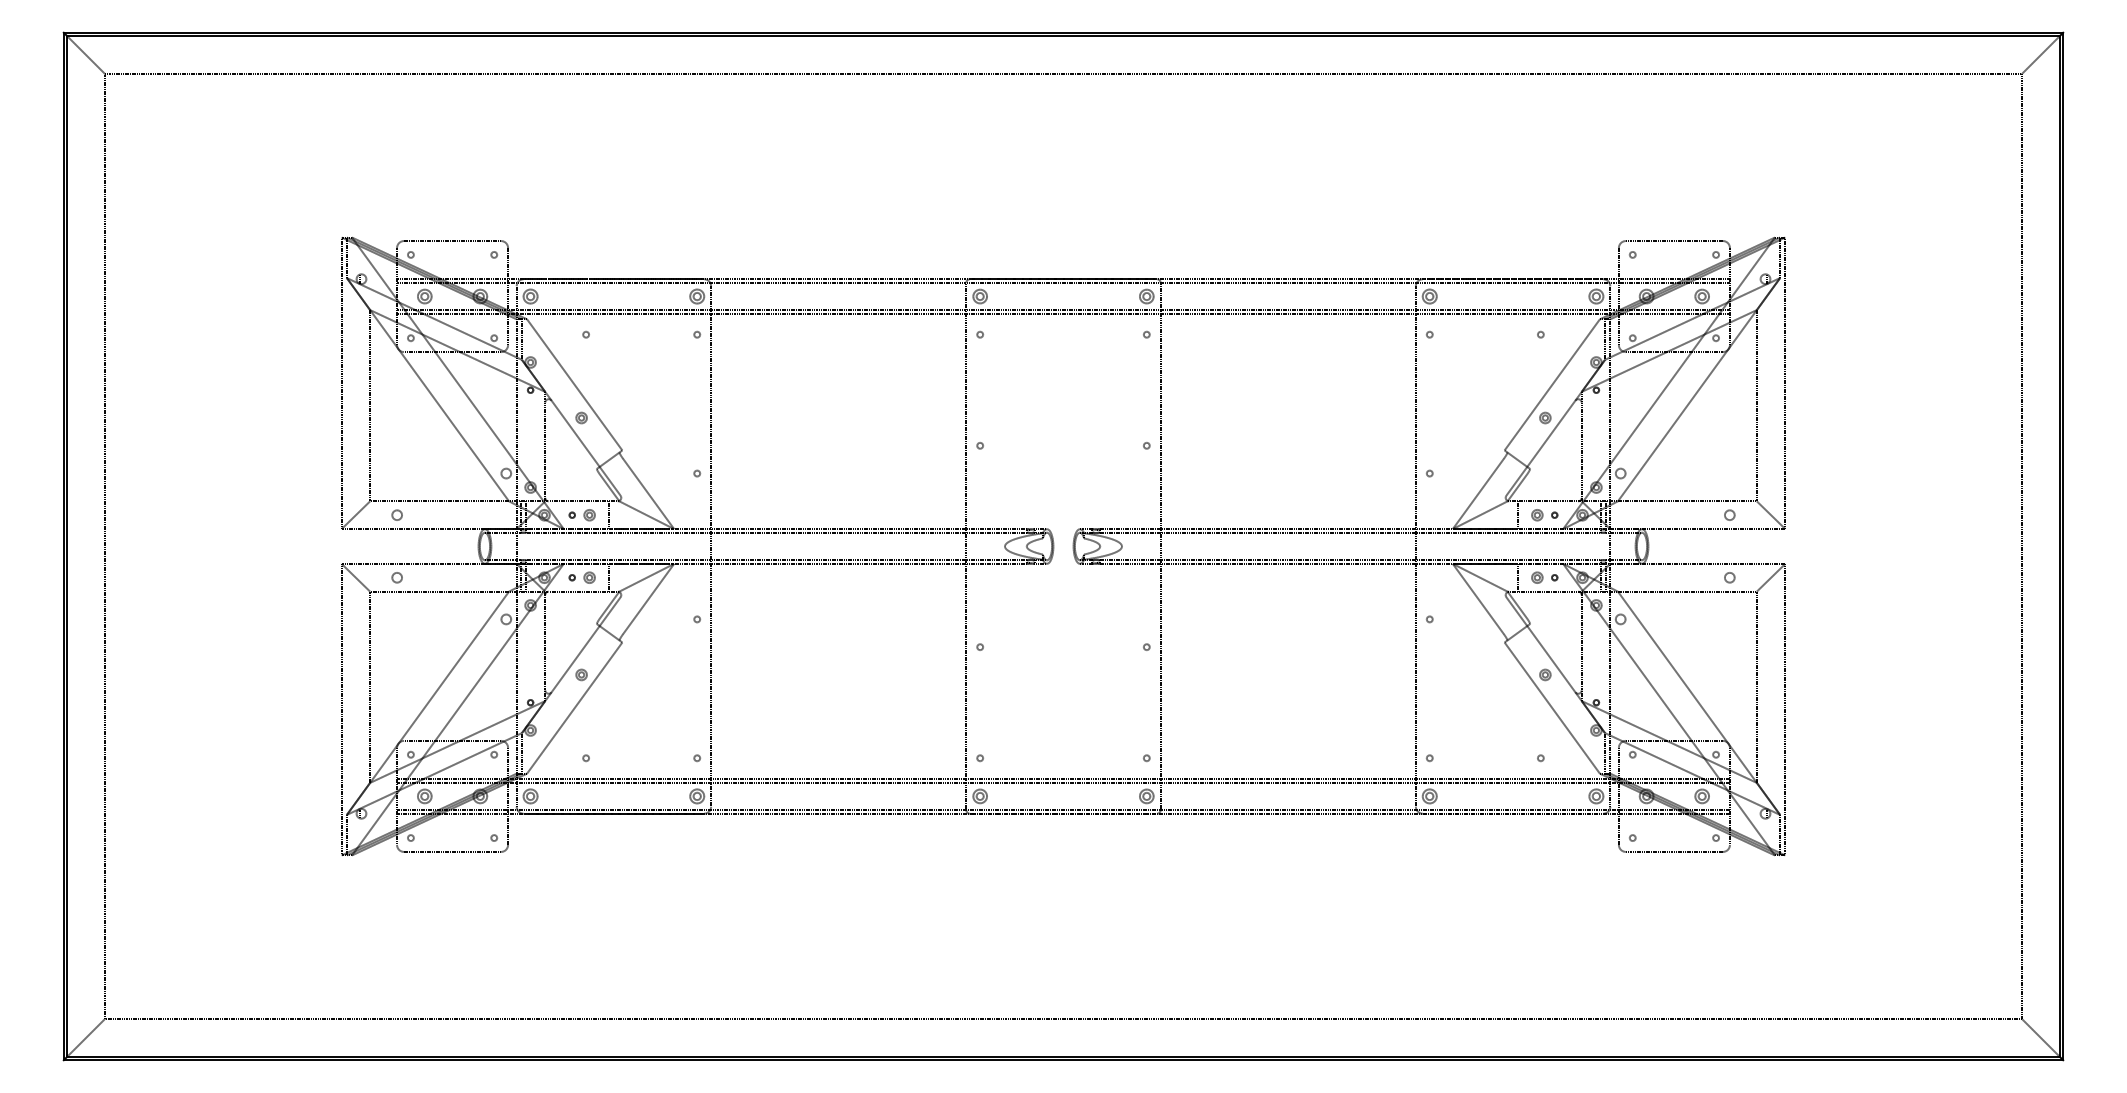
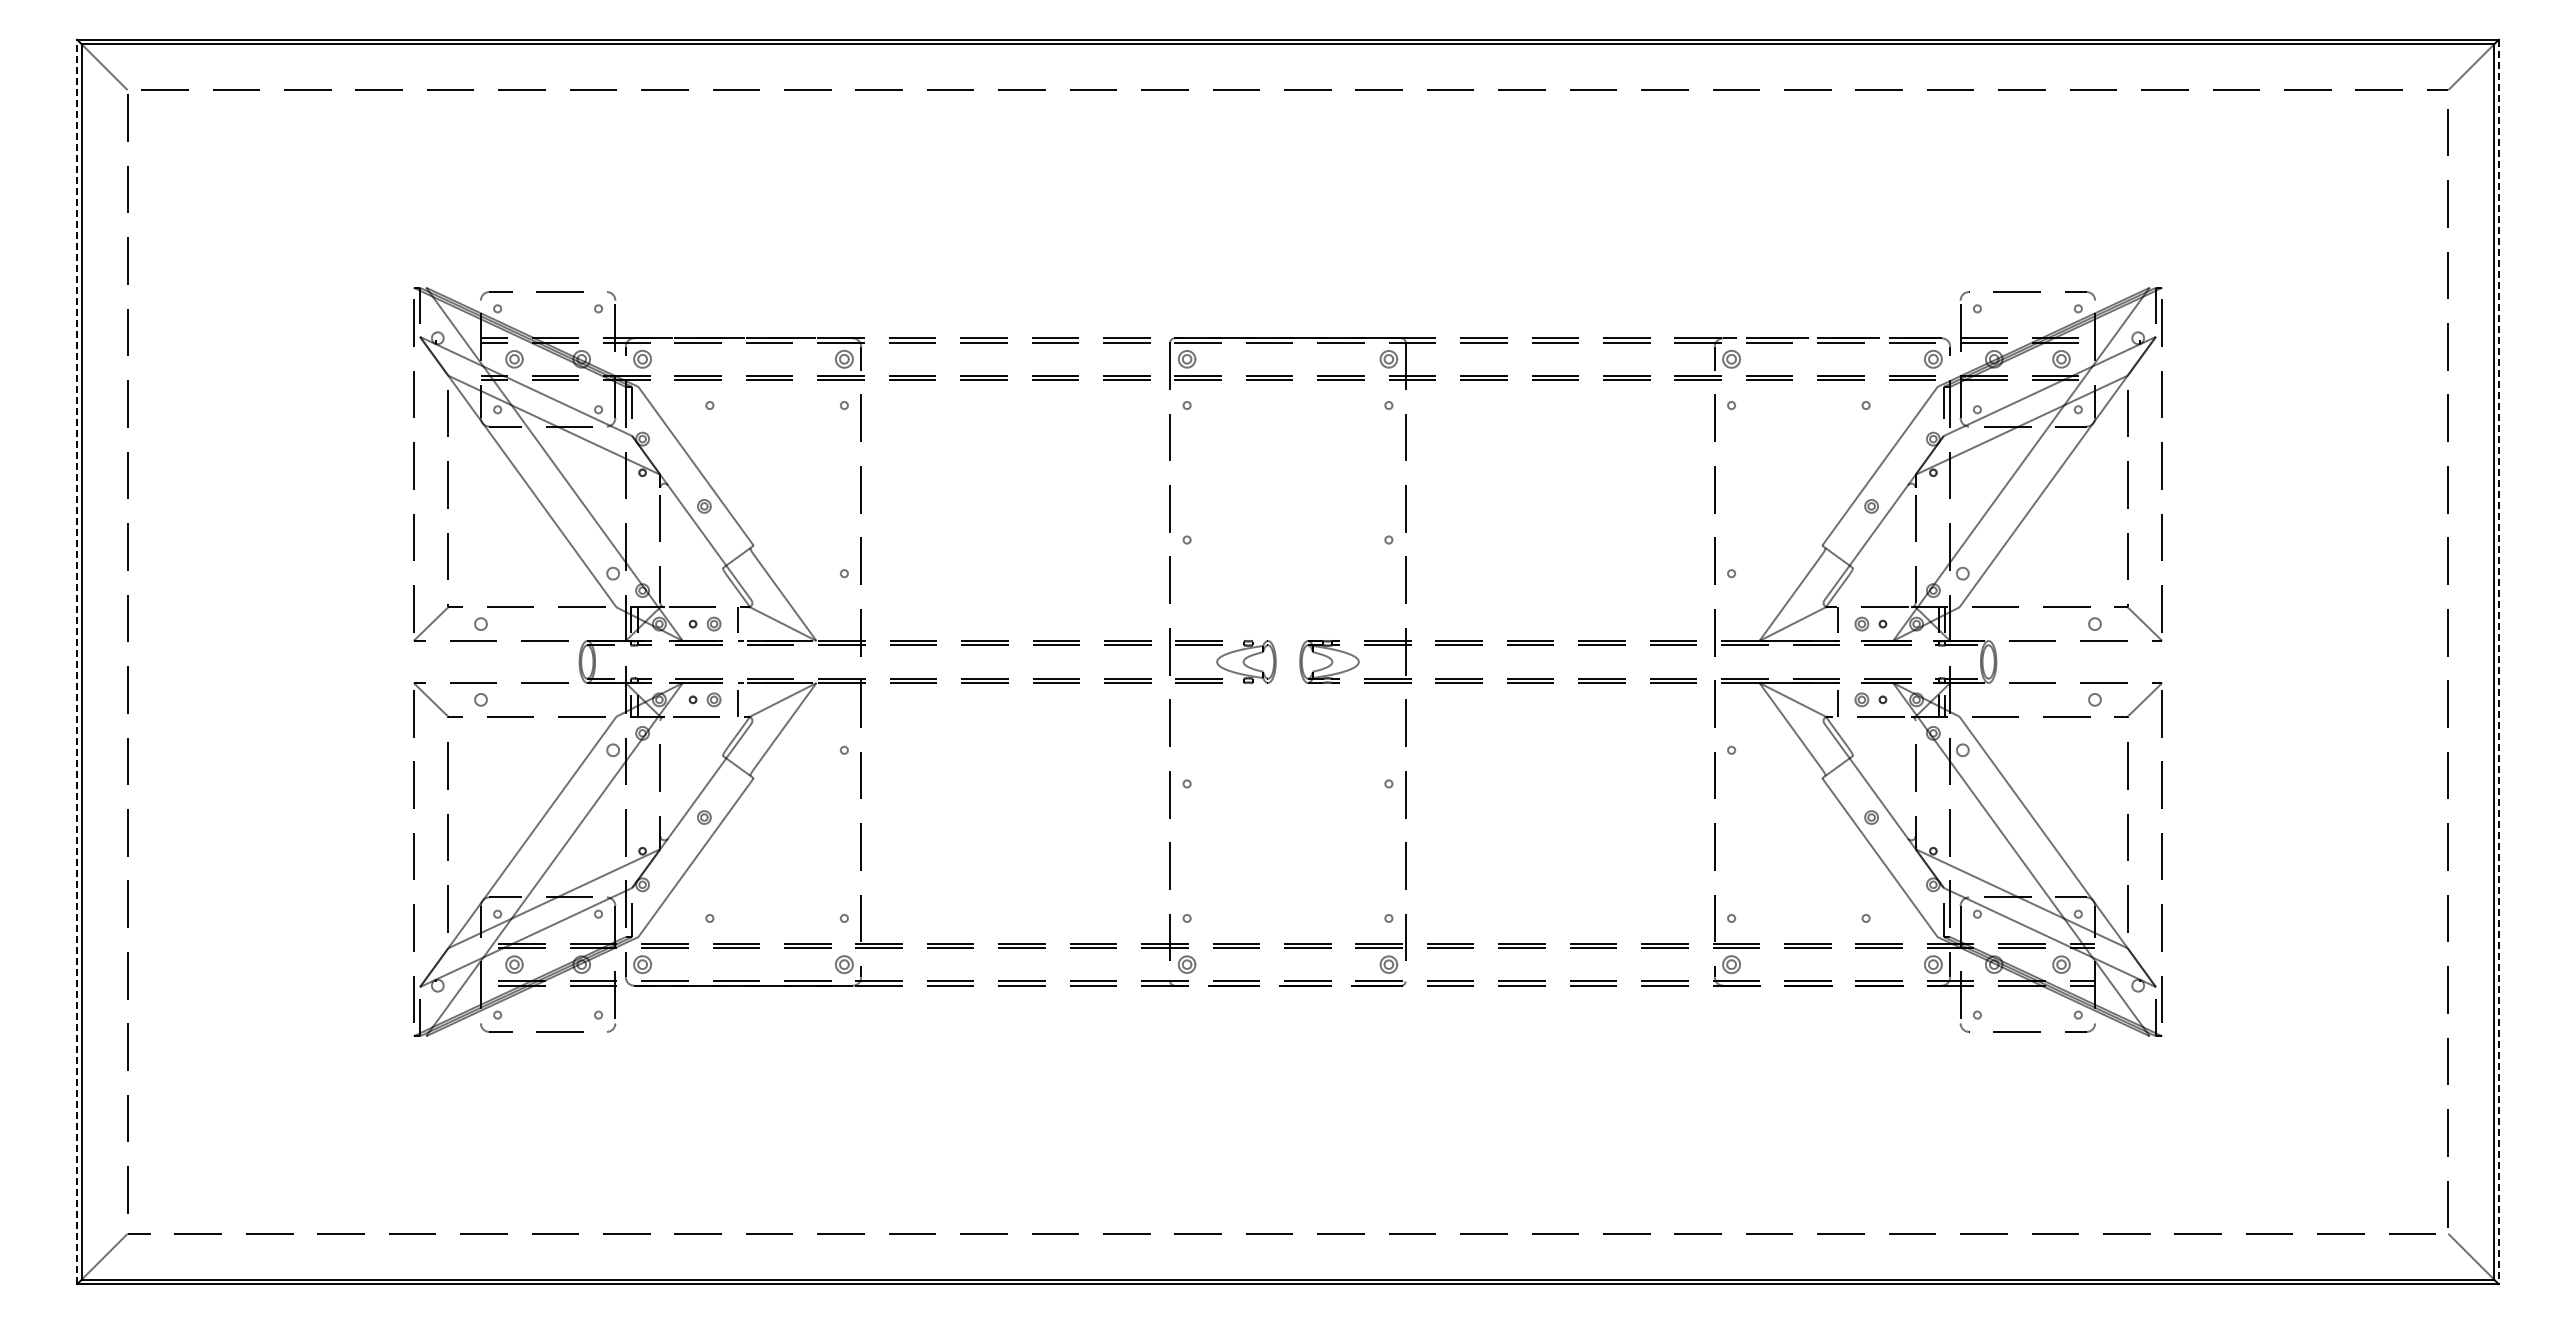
line: (63, 546) -> (77, 661), solid -> dashed
line: (2063, 546) -> (2498, 662), solid -> dashed

